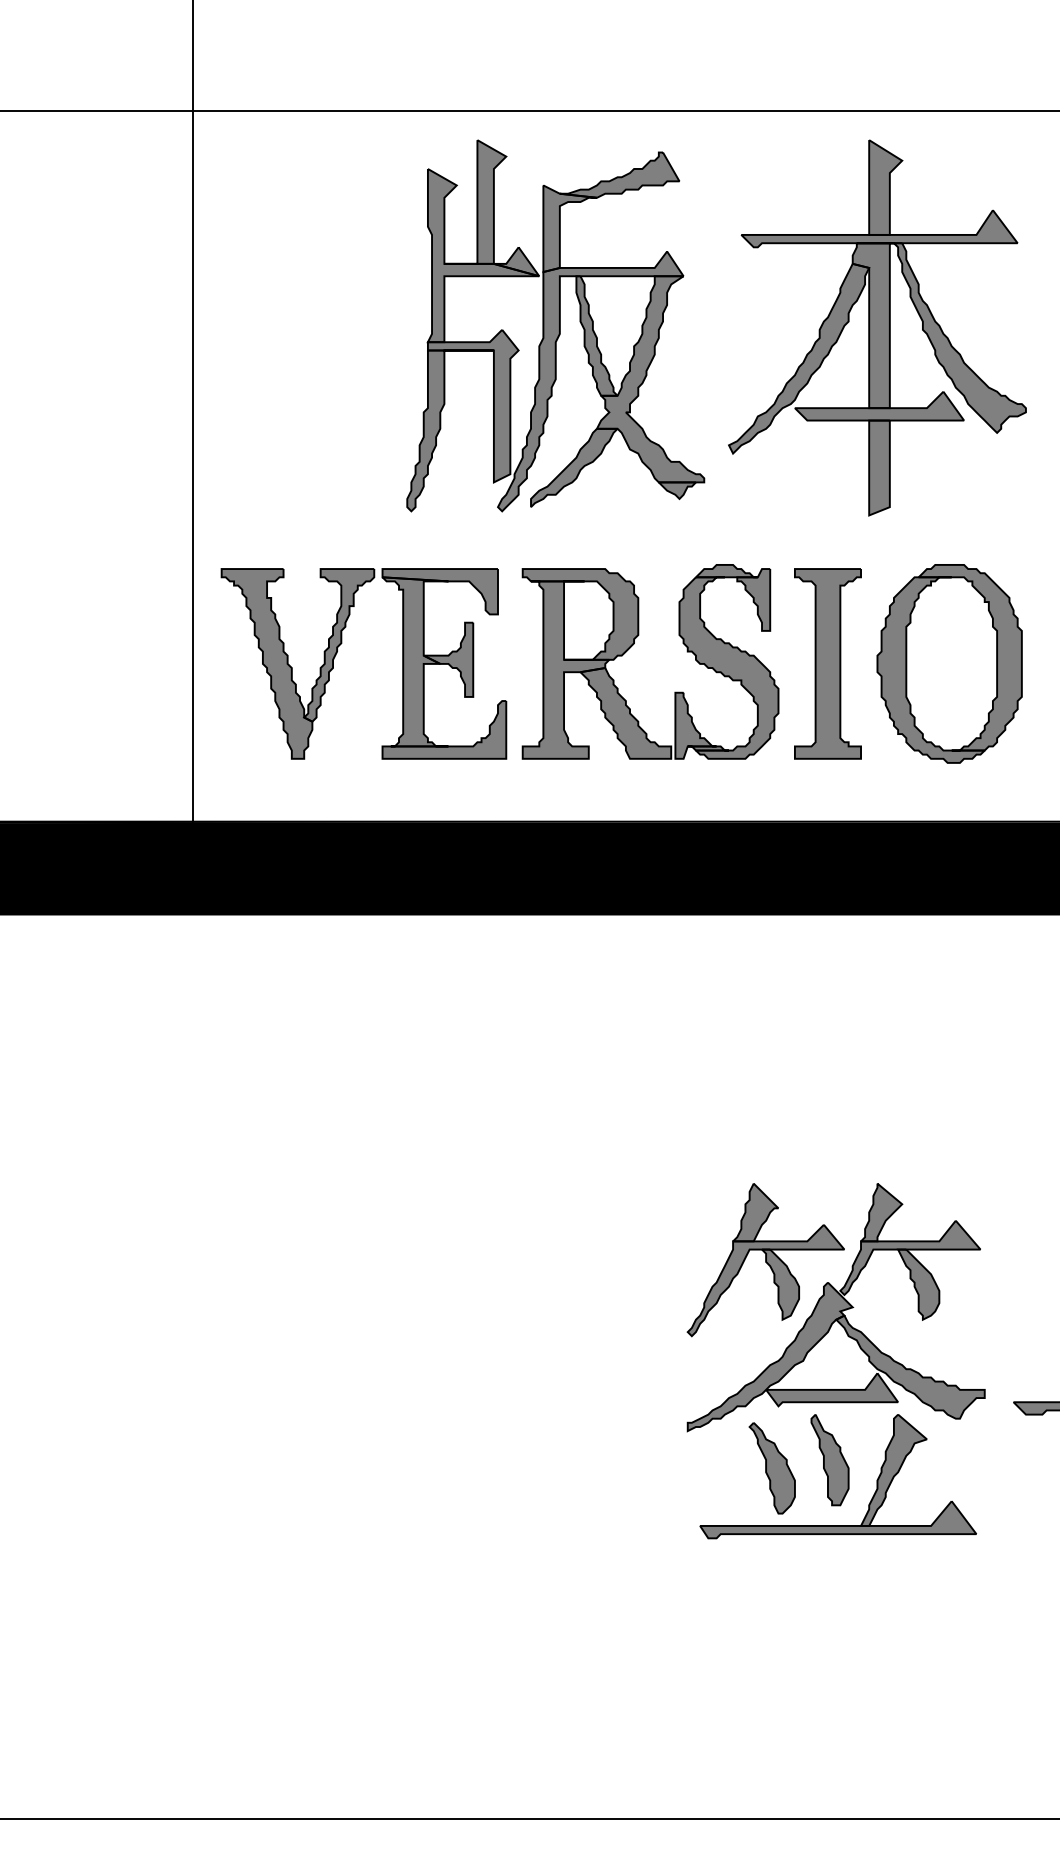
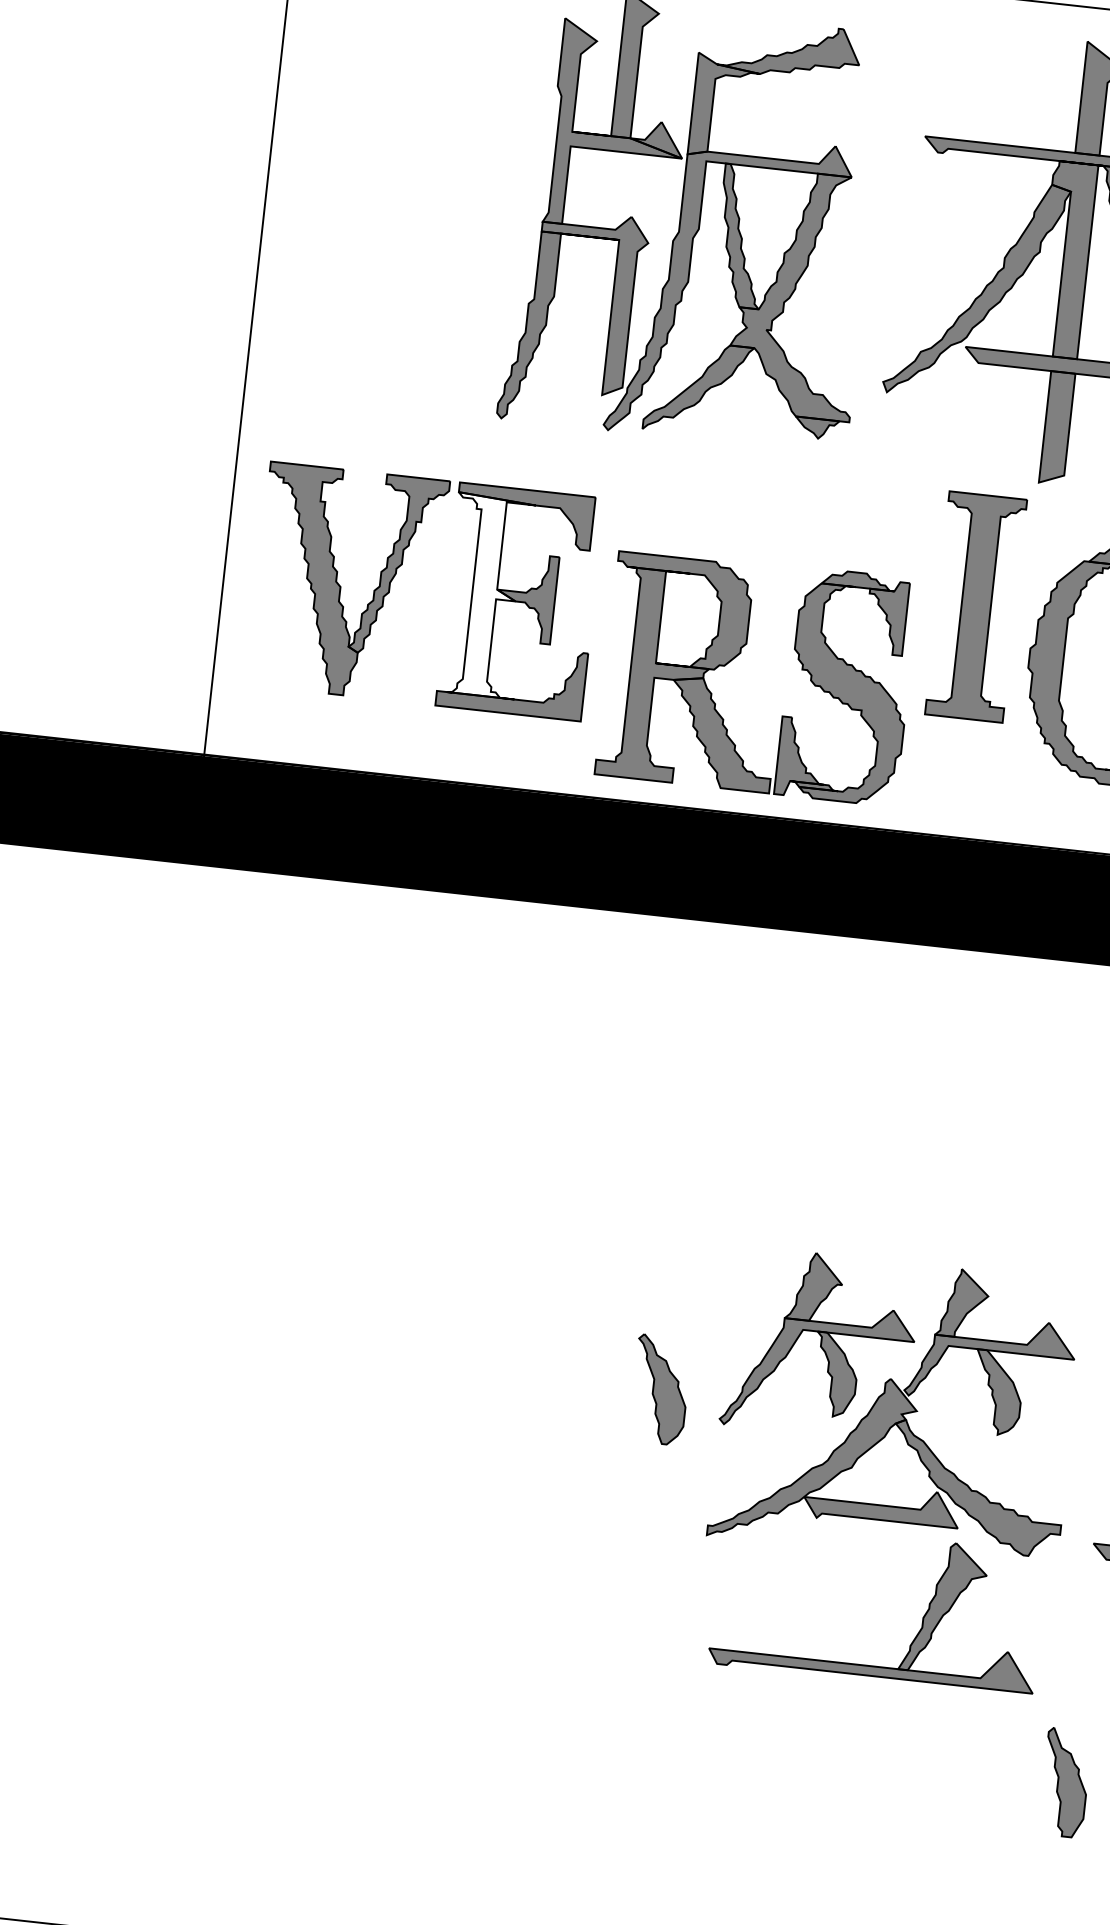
part: (634, 644) -> (740, 654), moved
fill: (415, 661) -> (486, 595), removed
part: (827, 663) -> (975, 606), moved
part: (829, 1460) -> (1064, 1783), moved
part: (771, 1468) -> (659, 1390), moved

